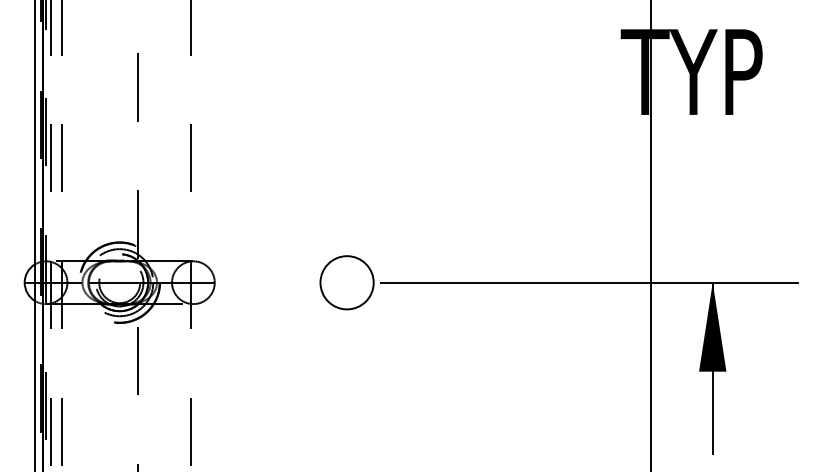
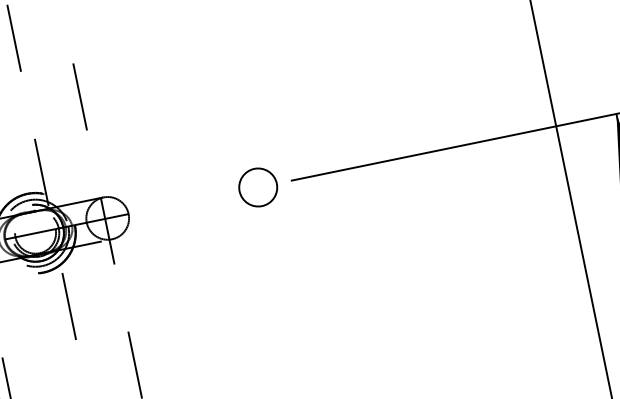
circle: (346, 282) -> (257, 187), size x0.71

